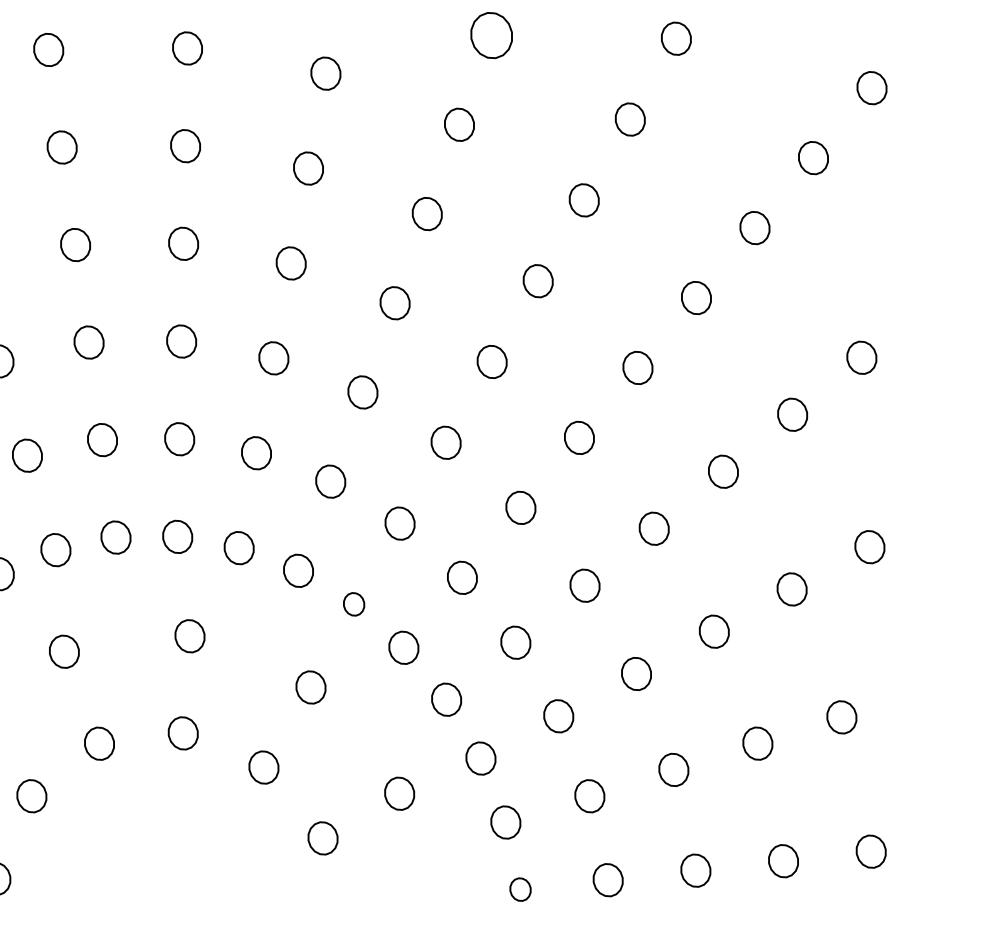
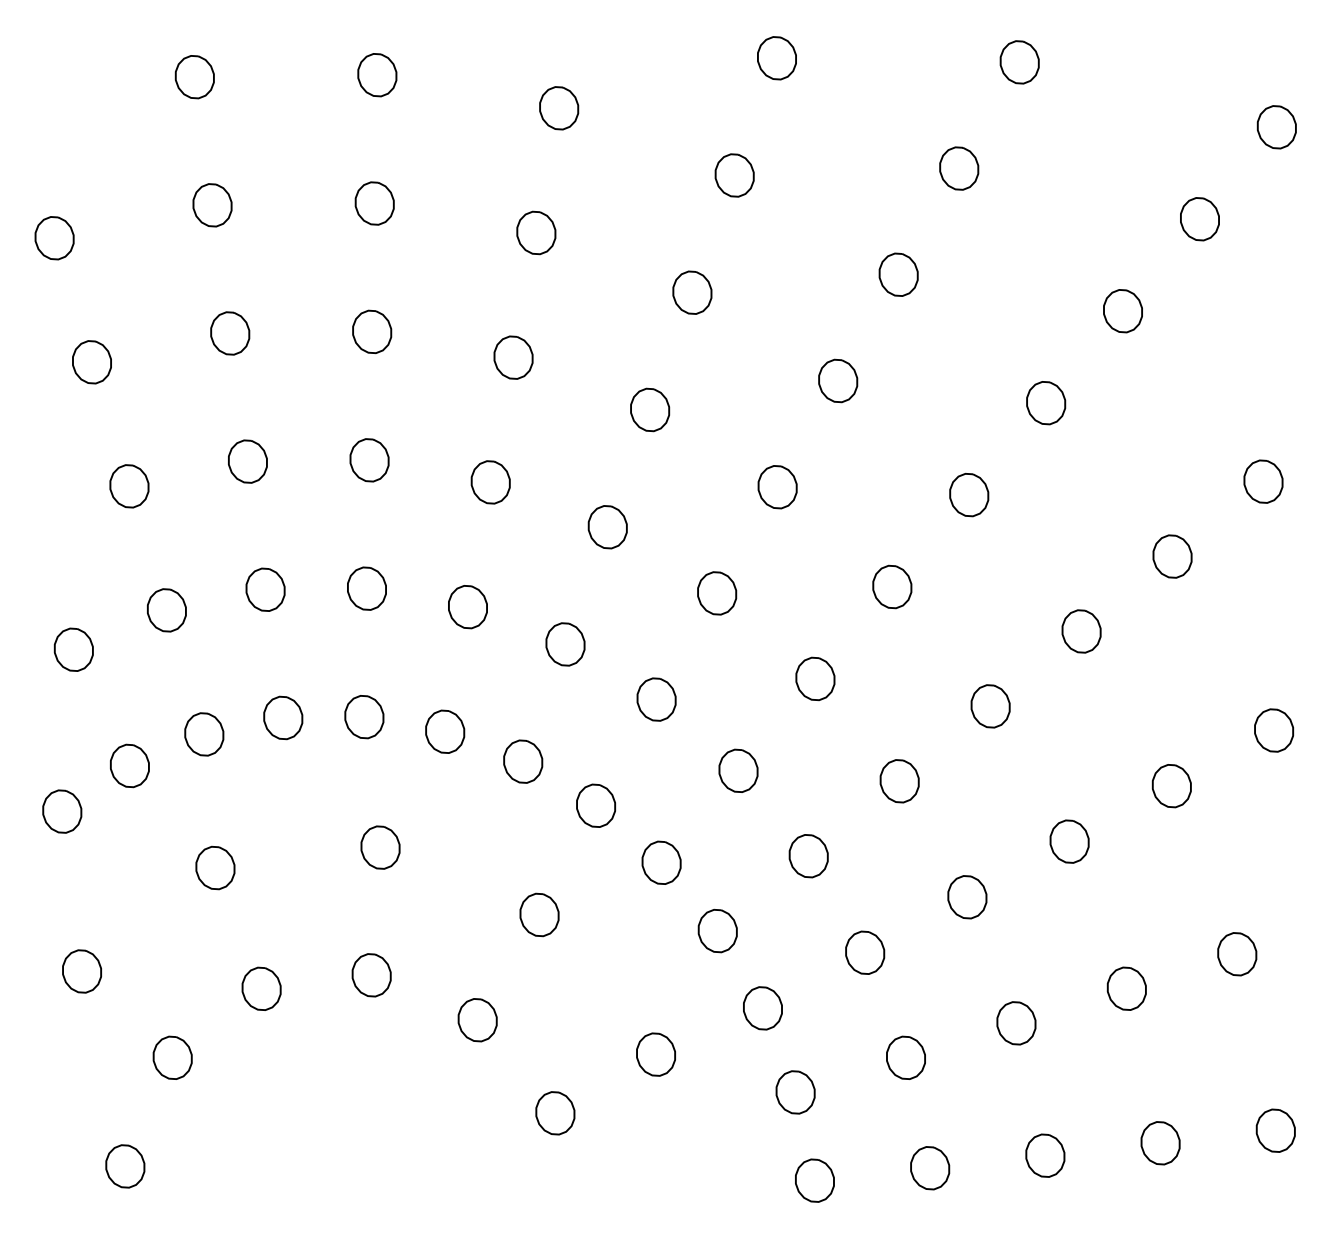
part: (491, 35) -> (776, 58), size x0.71
part: (354, 604) -> (596, 805), size x1.43
part: (520, 889) -> (814, 1180), size x1.43

